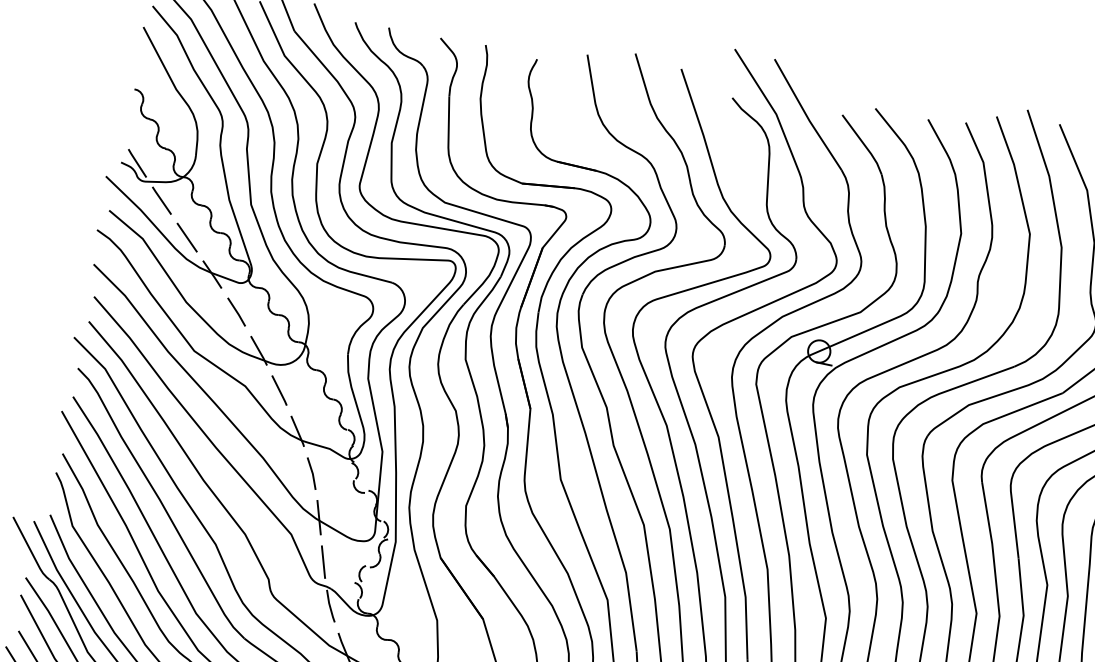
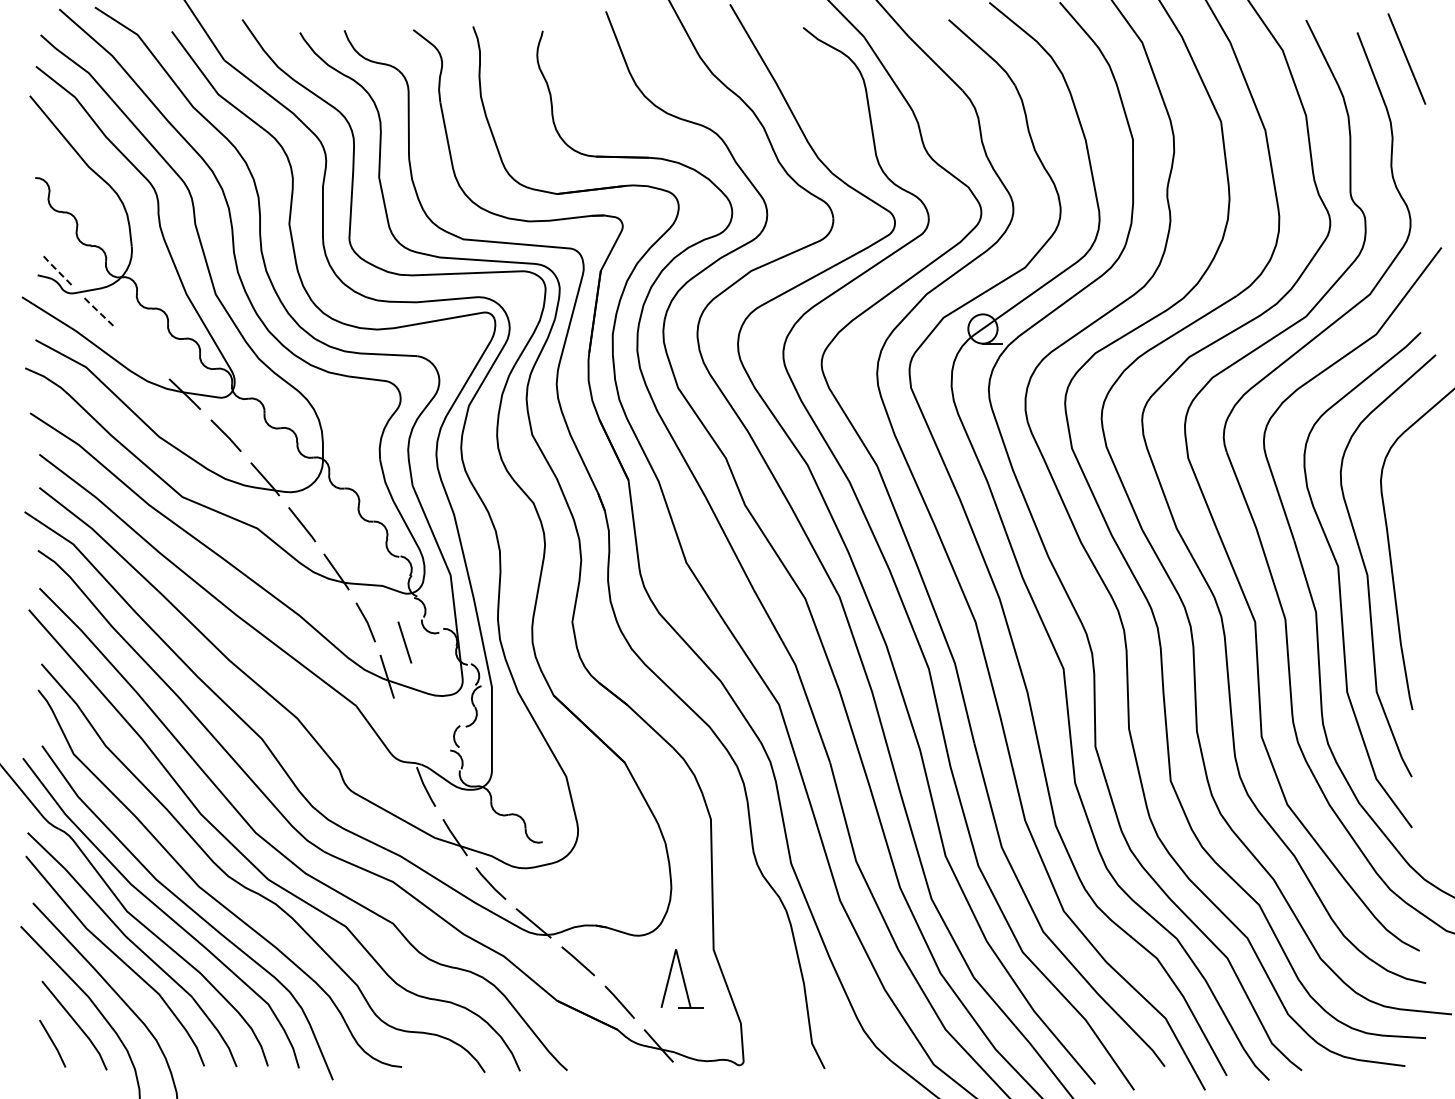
line: (137, 162) -> (58, 271), solid -> dashed
line: (161, 200) -> (99, 312), solid -> dashed
line: (187, 237) -> (142, 353), removed
line: (323, 562) -> (404, 642), moved

